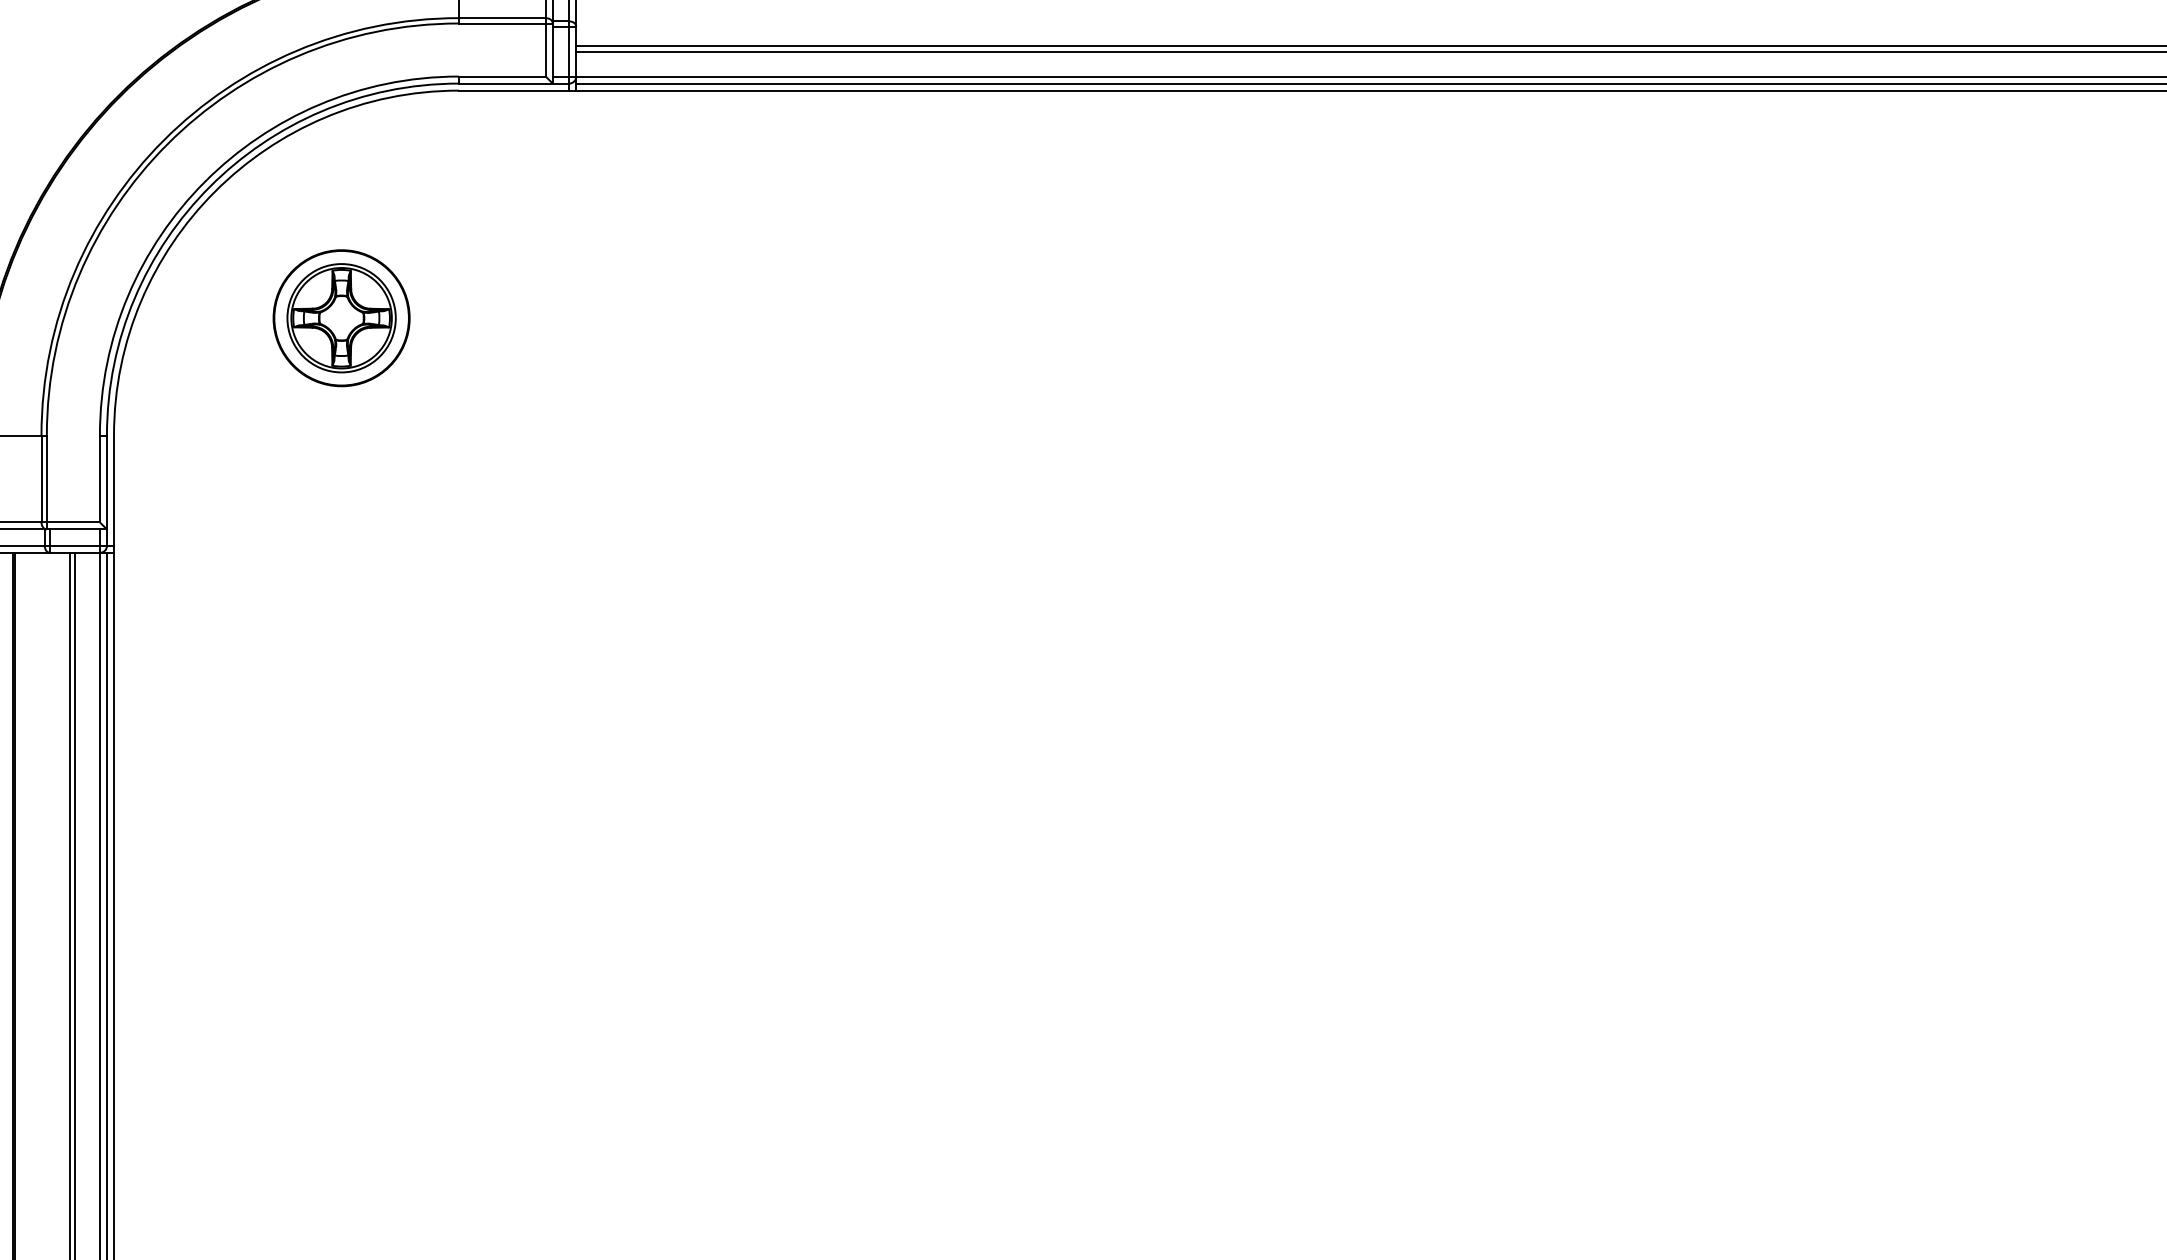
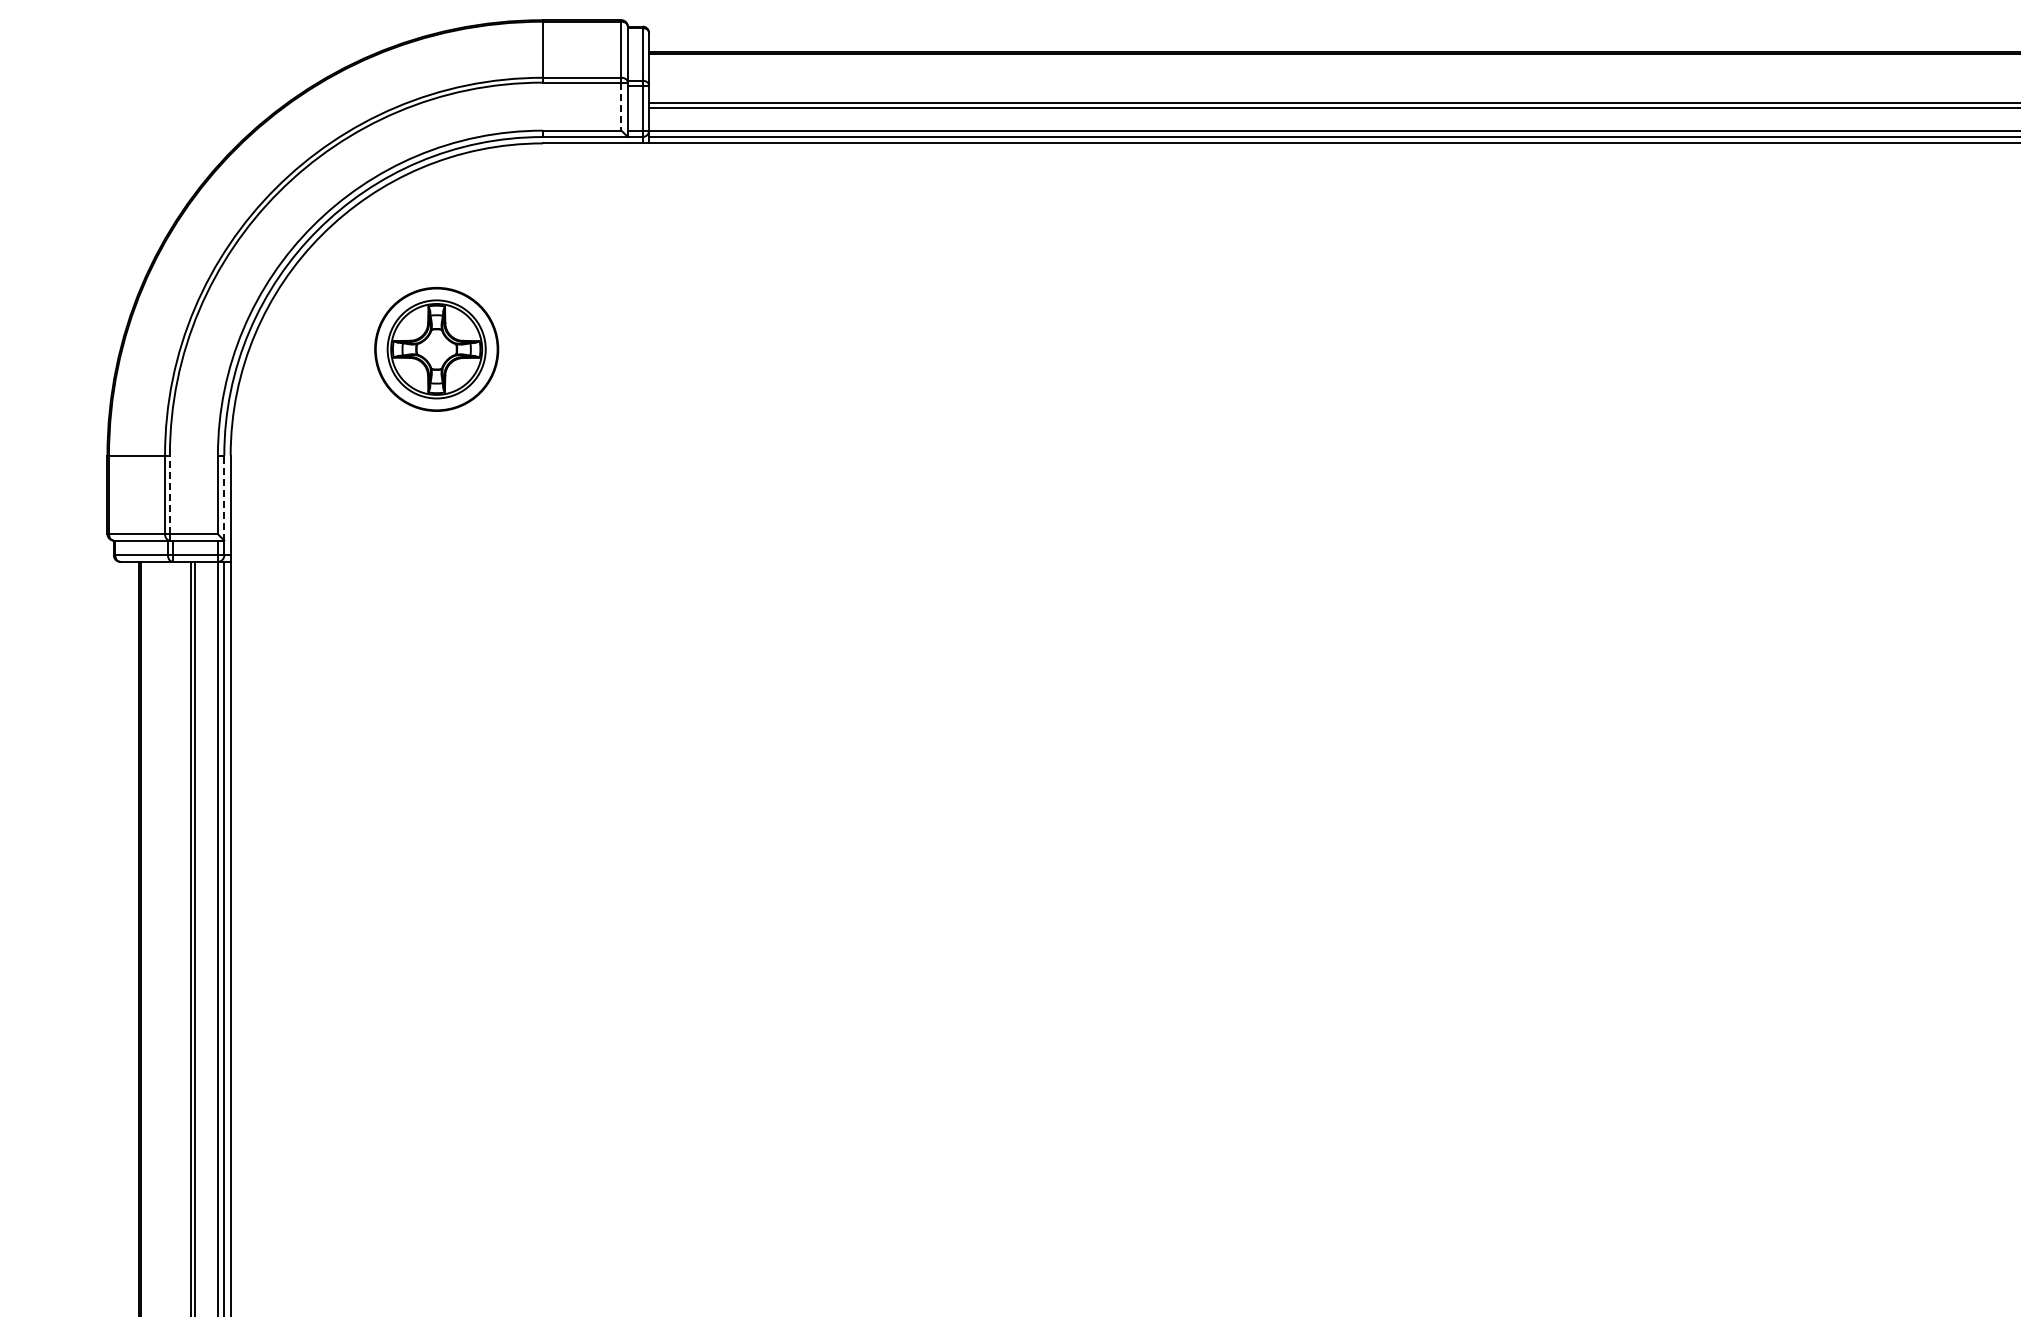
line: (545, 50) -> (621, 107), solid -> dashed
line: (46, 478) -> (169, 494), solid -> dashed
line: (107, 481) -> (224, 497), solid -> dashed

